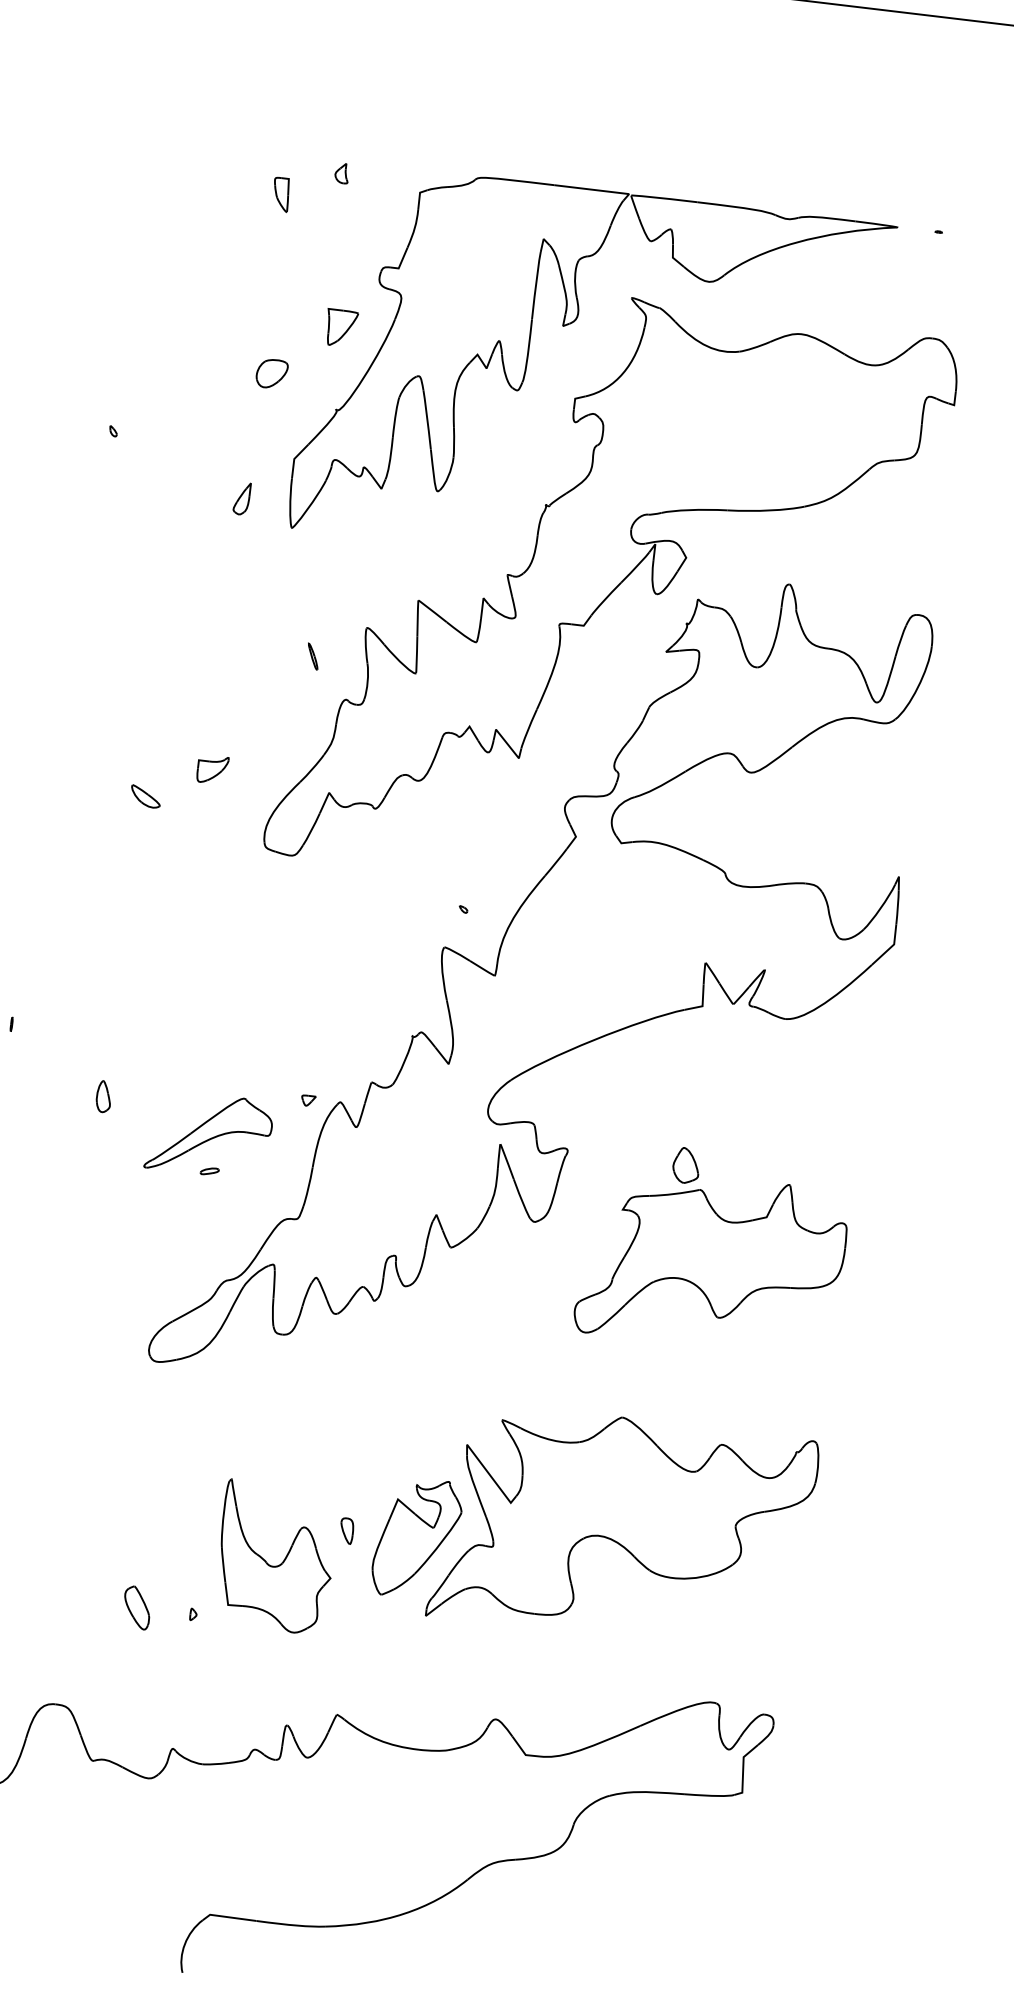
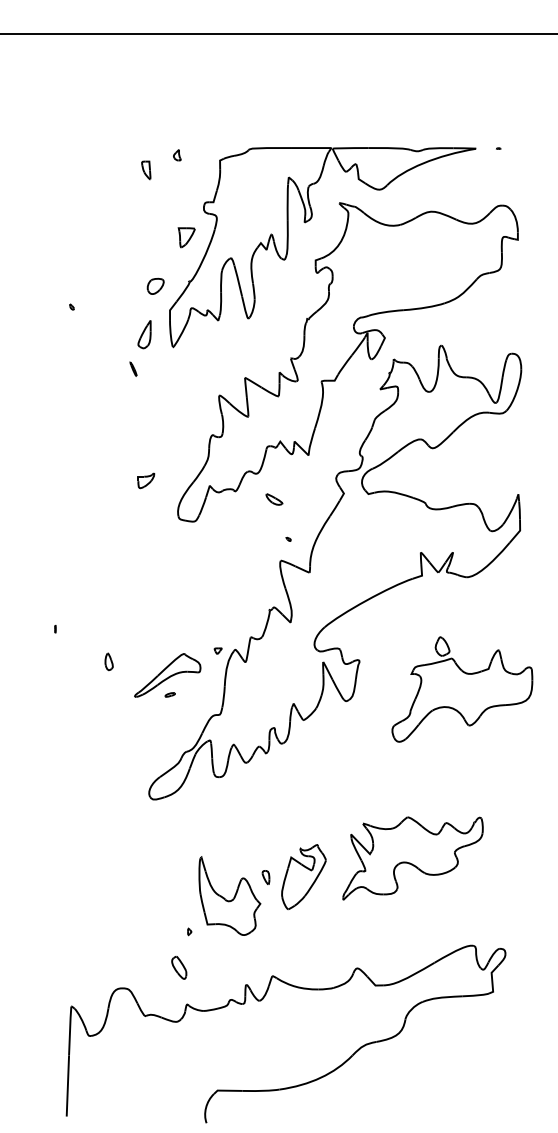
part: (271, 372) -> (155, 285), moved
part: (241, 498) -> (144, 334), size x1.6
part: (313, 655) -> (133, 368), moved
part: (145, 796) -> (274, 499), moved
part: (713, 1249) -> (462, 689), moved
part: (622, 1527) -> (412, 858), size x0.7
part: (137, 1607) -> (179, 967), moved

